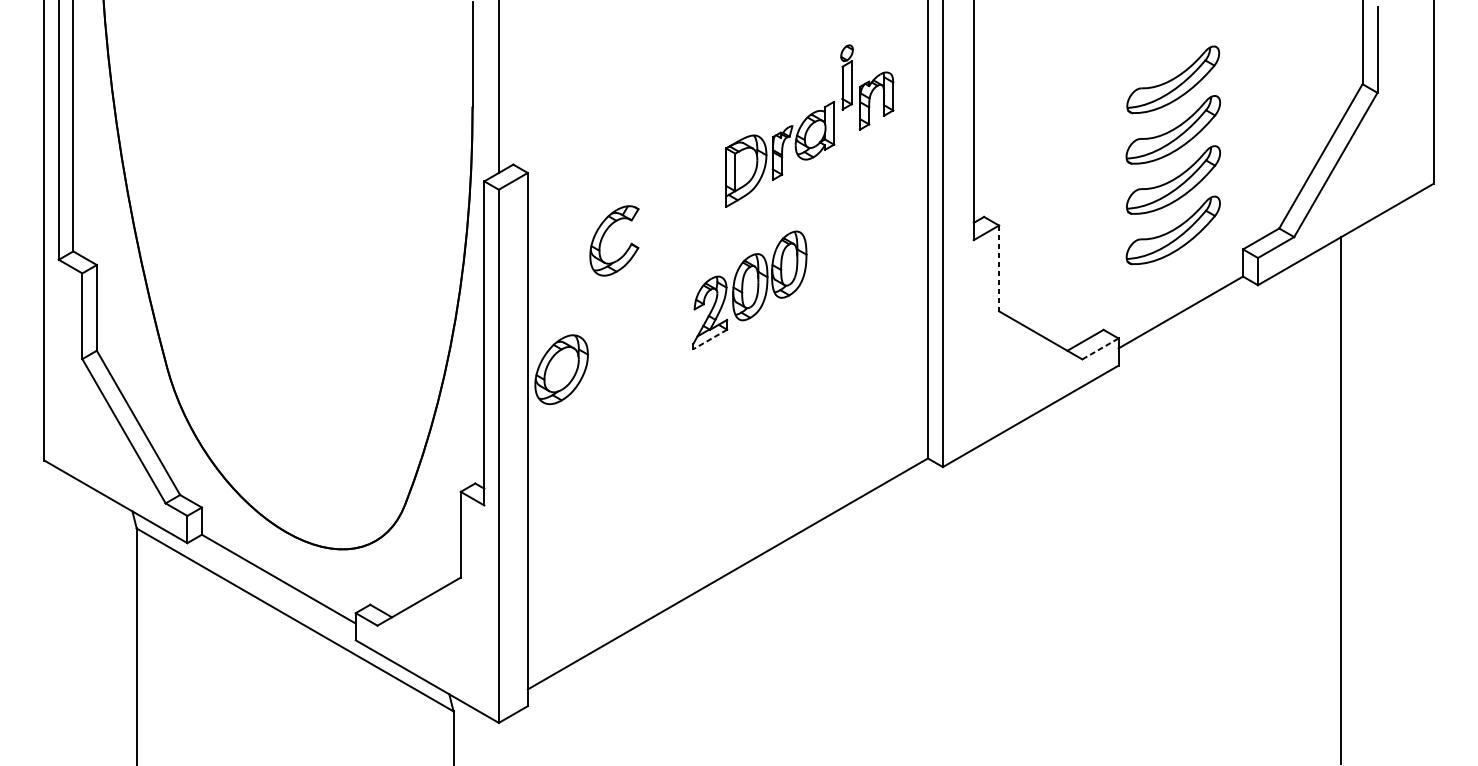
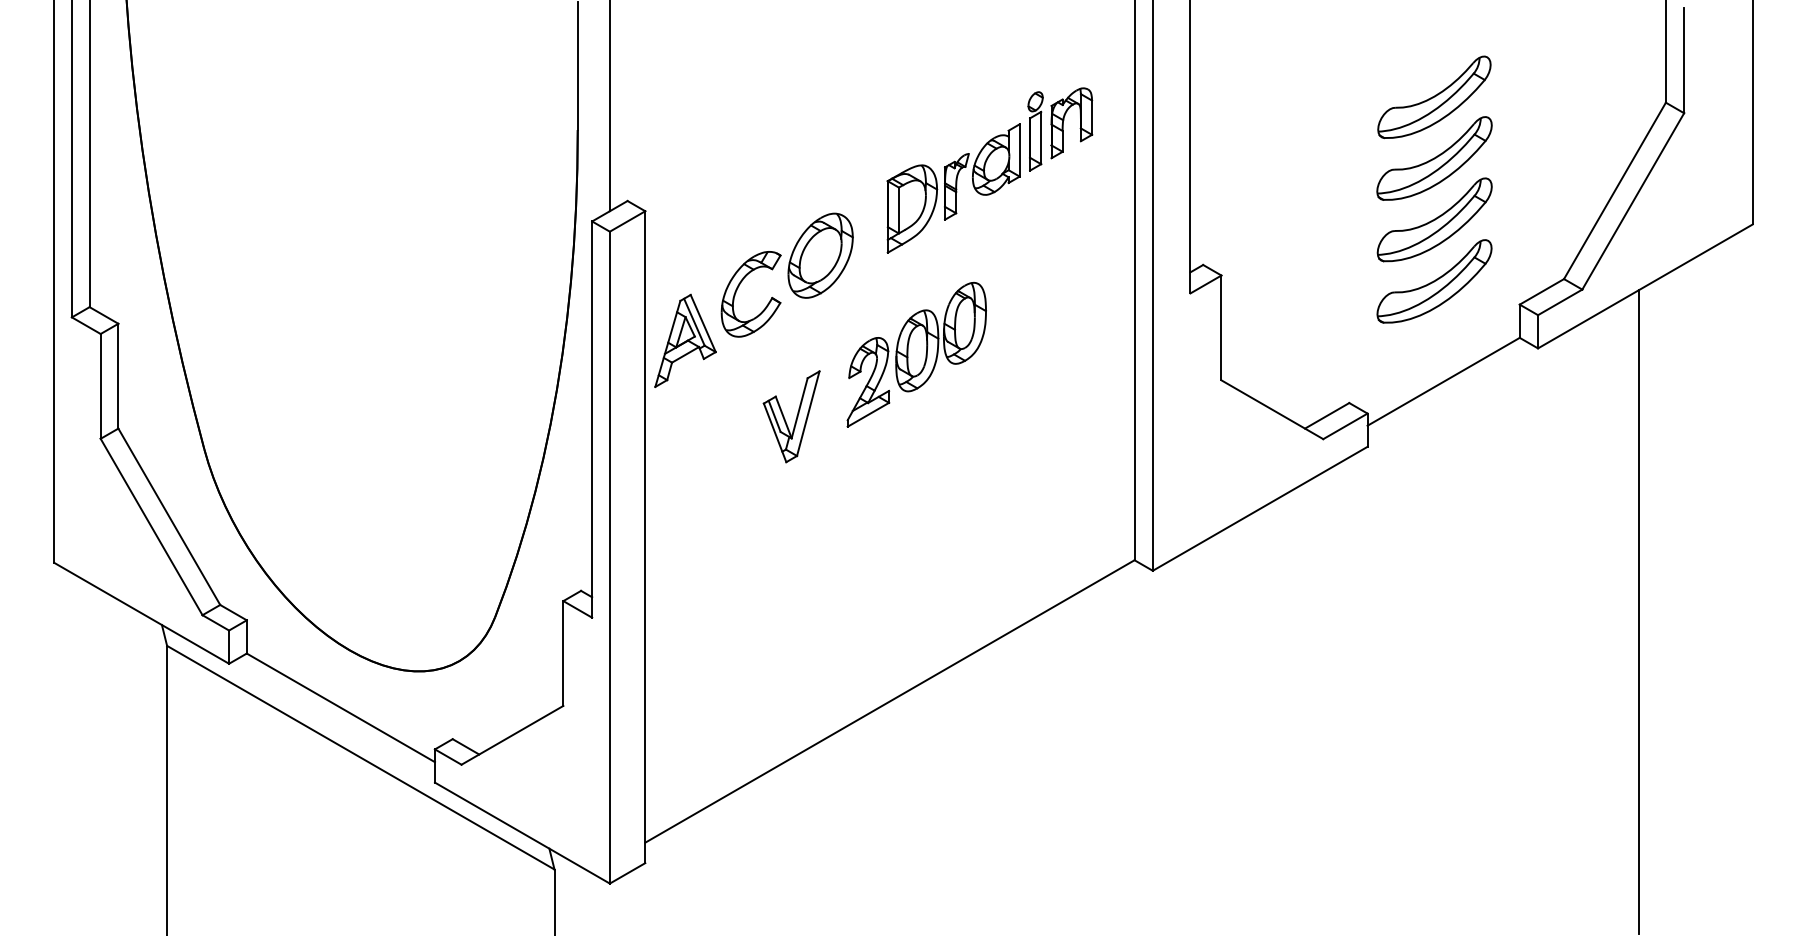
part: (846, 77) -> (1035, 131), moved
line: (999, 268) -> (1221, 328), dashed -> solid
part: (560, 278) -> (685, 340), added
line: (710, 339) -> (868, 414), dashed -> solid
part: (647, 340) -> (791, 416), added
line: (1100, 349) -> (1345, 426), dashed -> solid
part: (561, 369) -> (820, 255), moved

